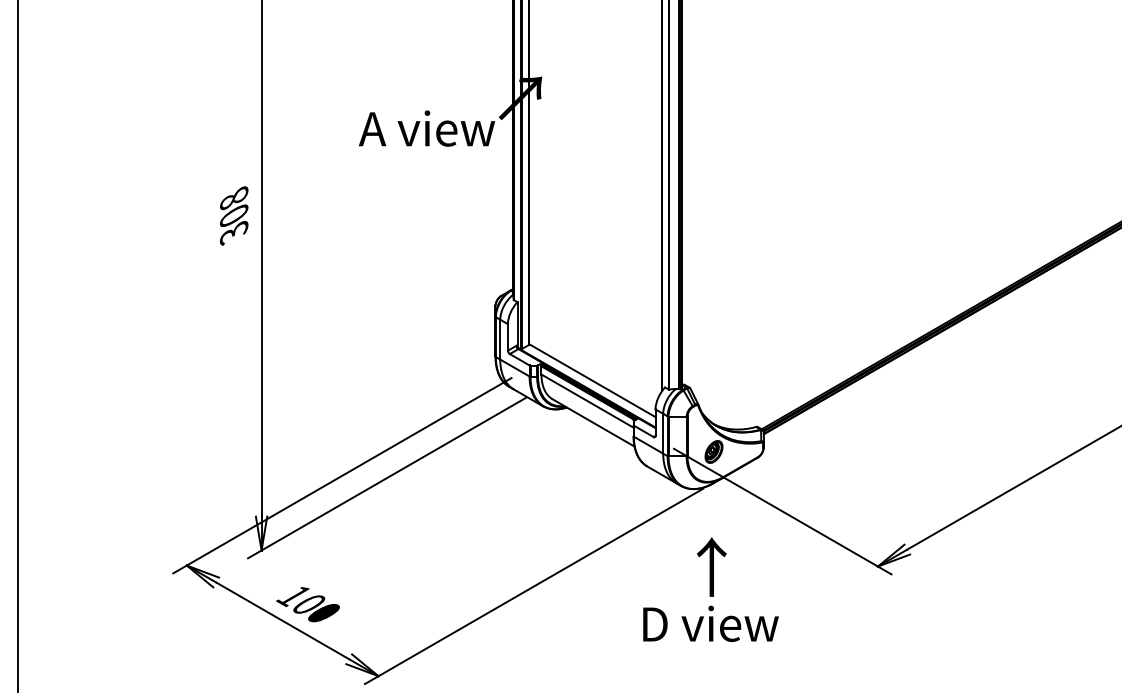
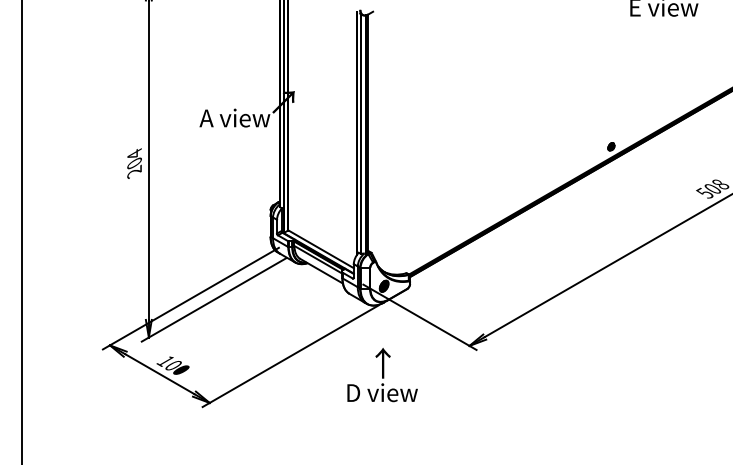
text: (233, 215) -> (134, 163), 308 -> 204
text: (710, 590) -> (382, 375), moved

